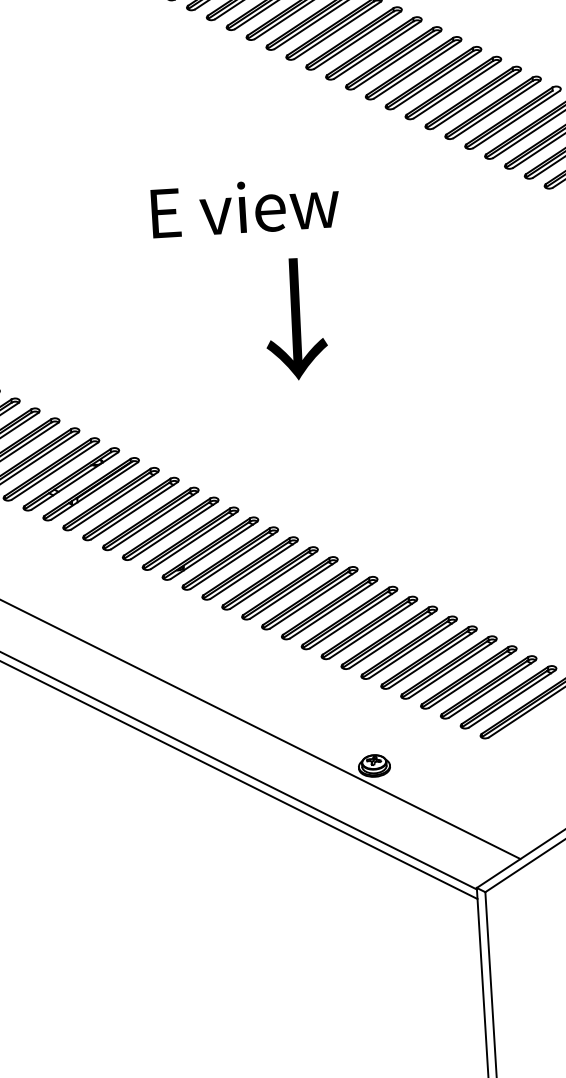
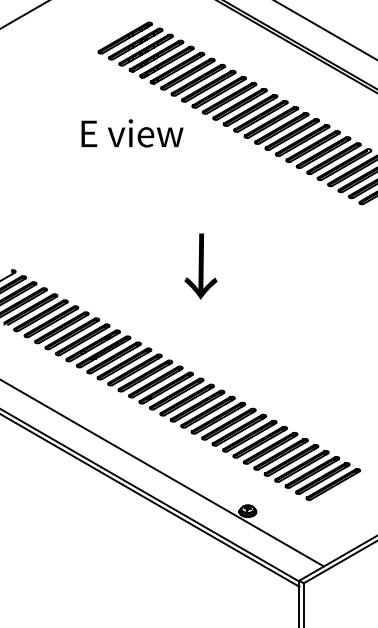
text: (245, 207) -> (132, 133), moved
text: (294, 319) -> (200, 266), moved

